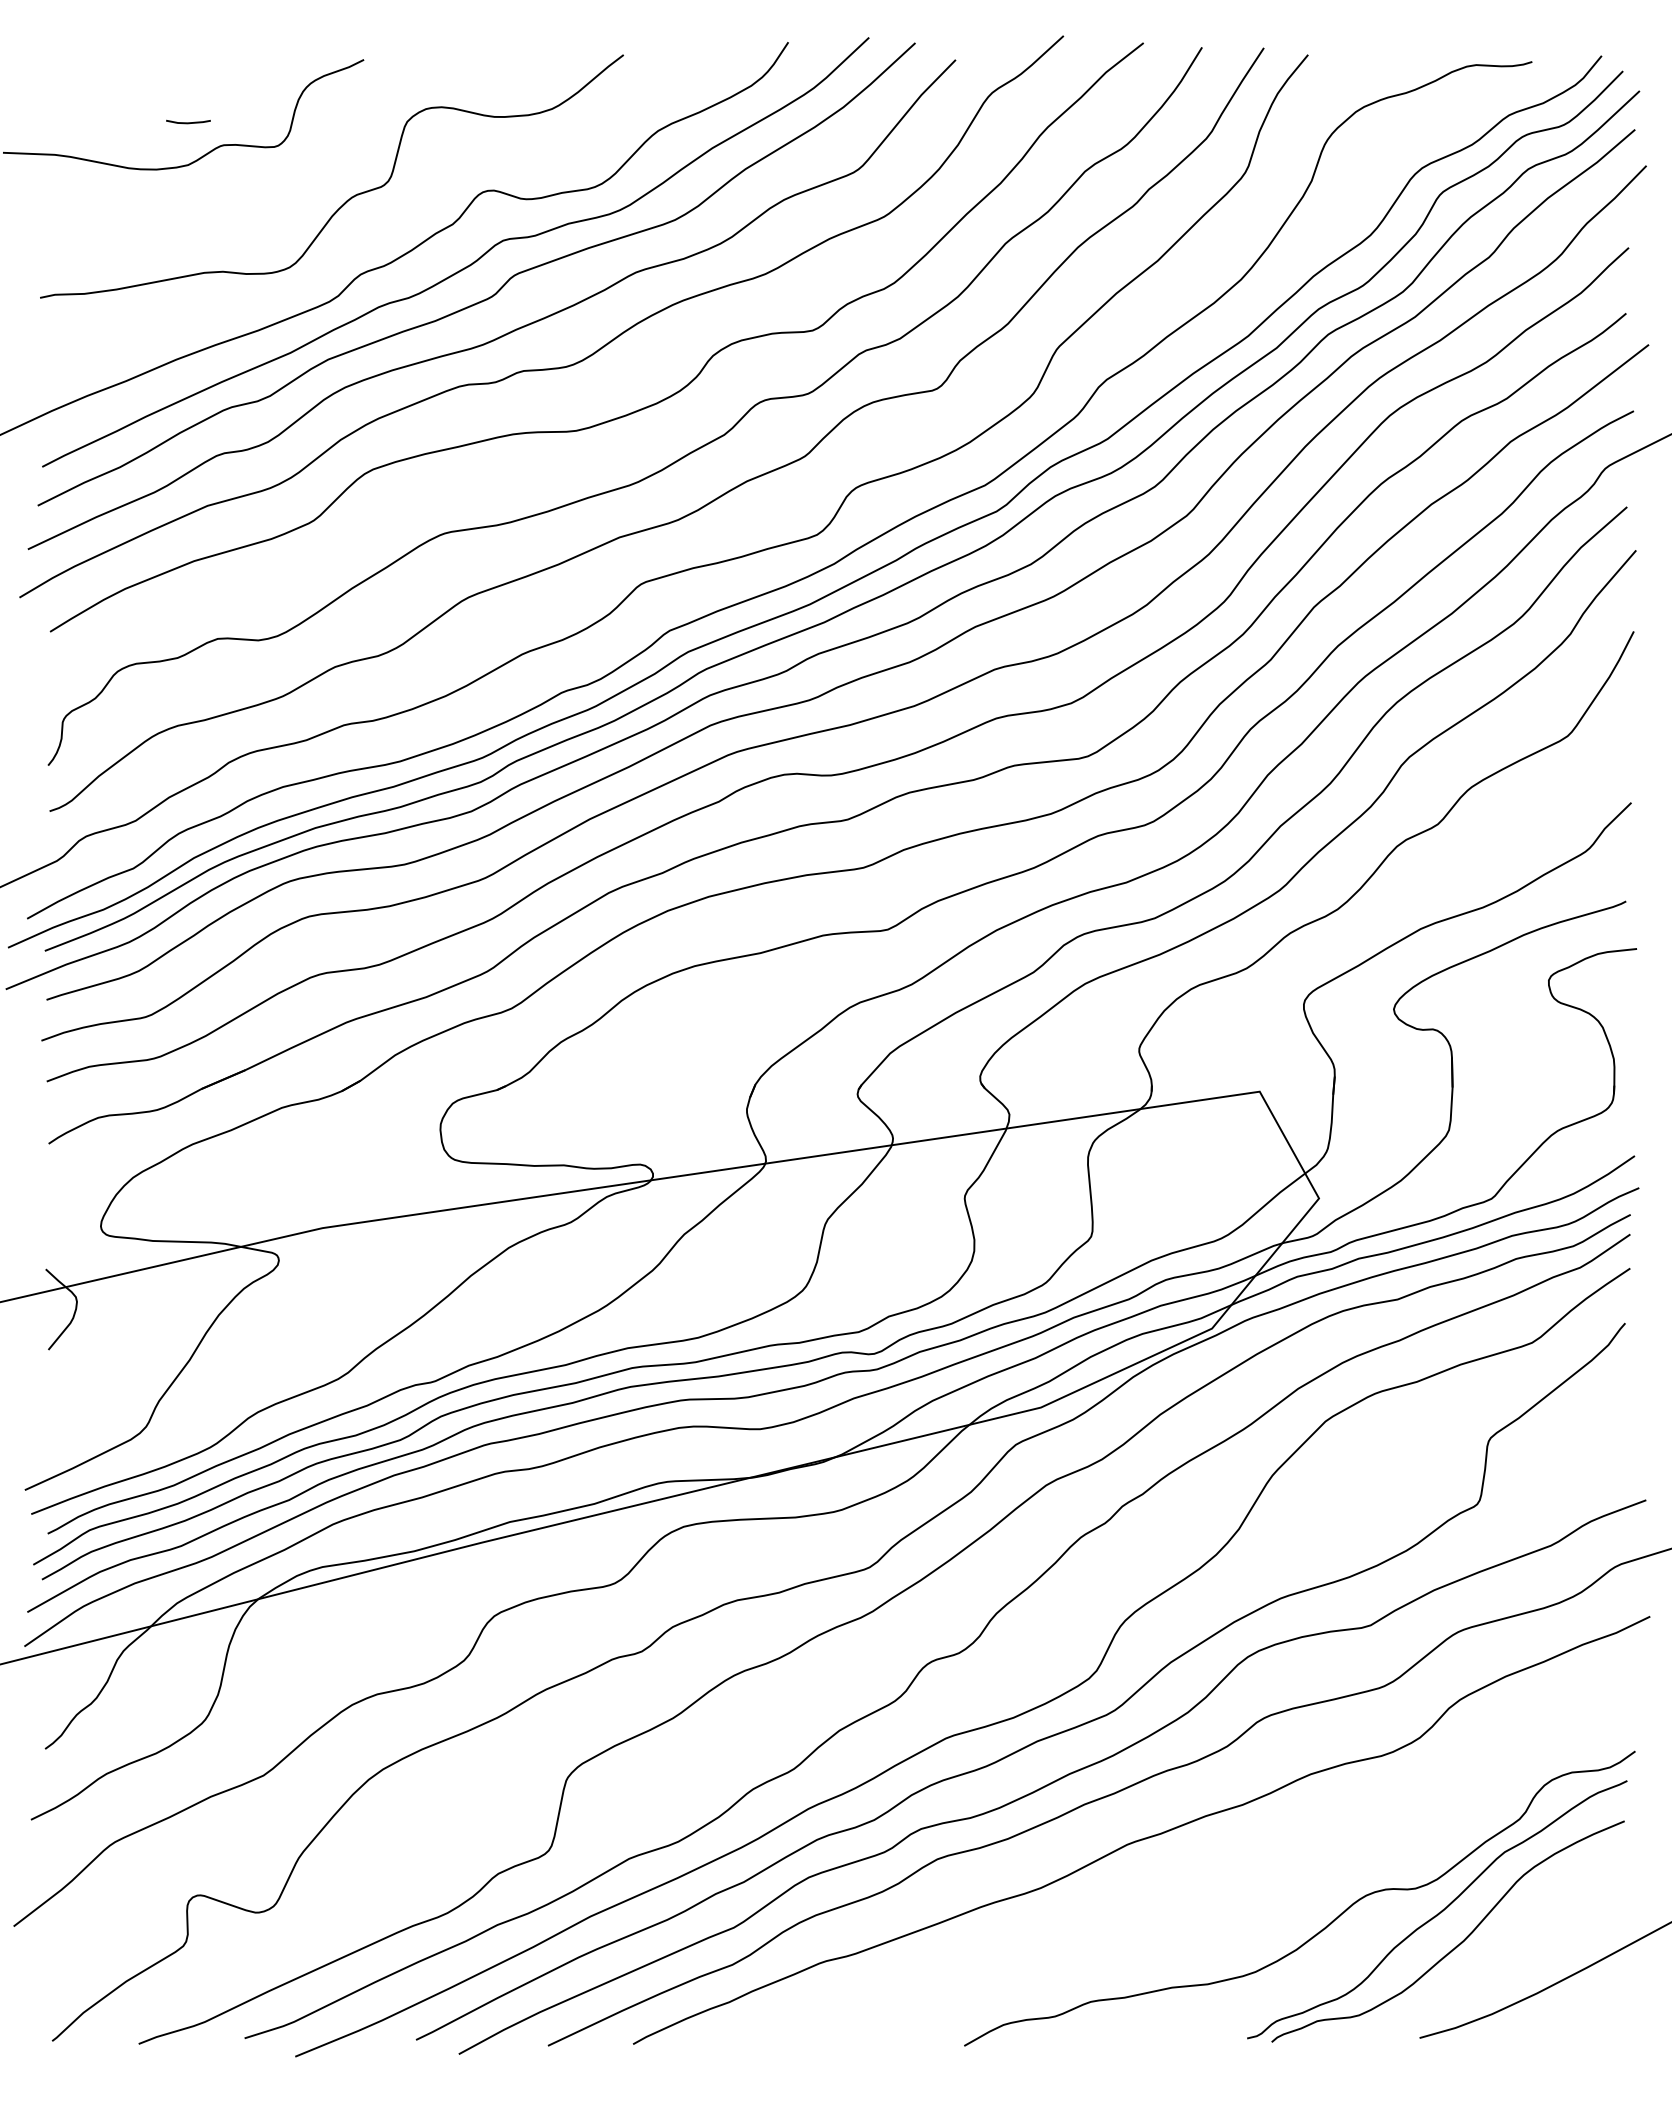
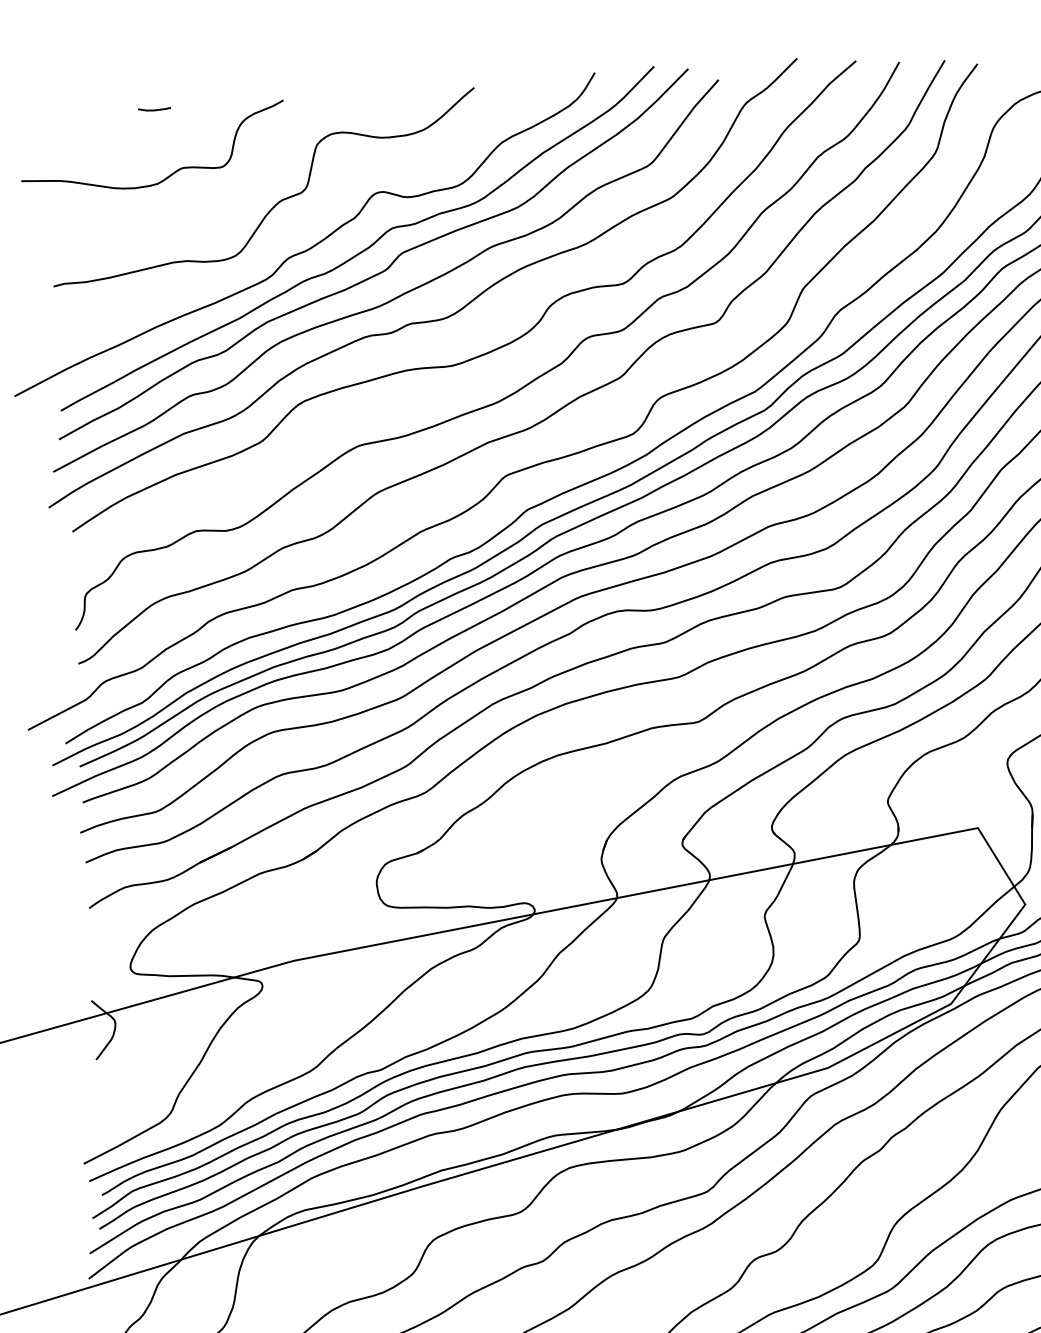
line: (188, 122) -> (154, 109), moved

